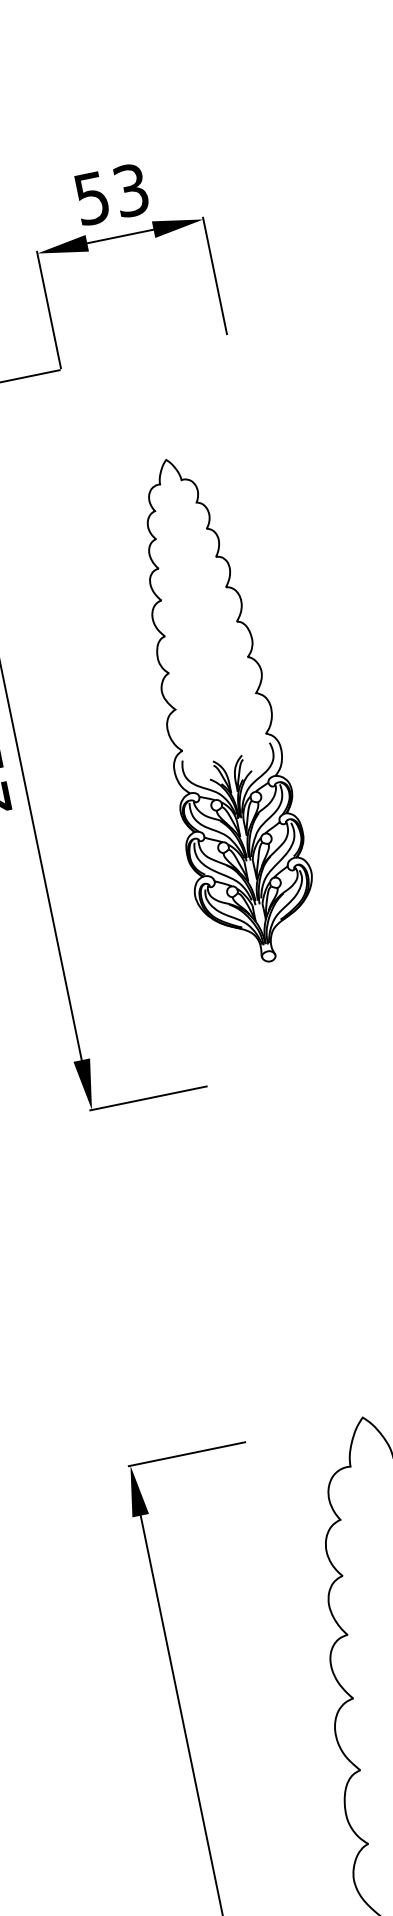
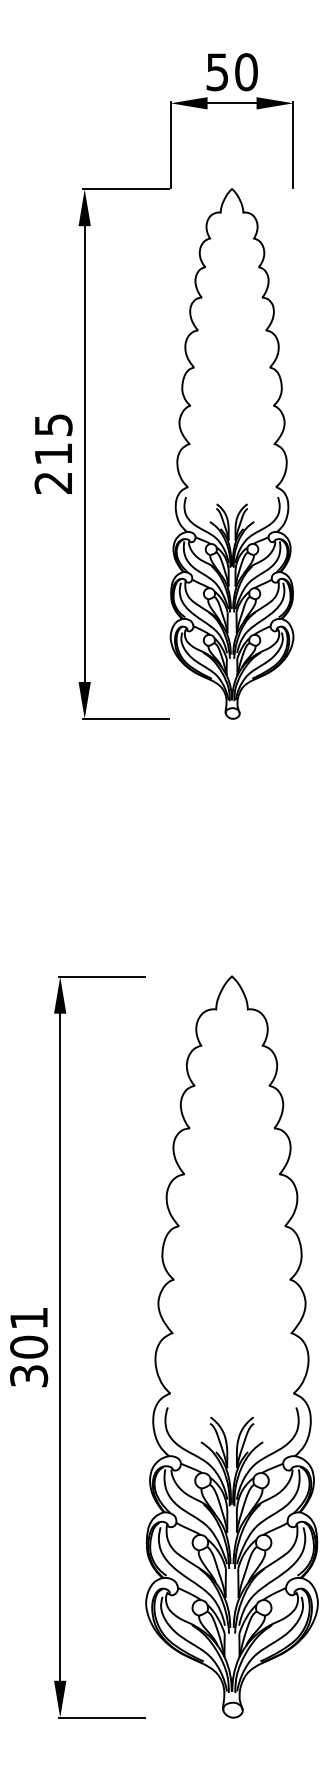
text: (131, 190) -> (246, 72), 53 -> 50
part: (216, 710) -> (231, 453), size x1.43

